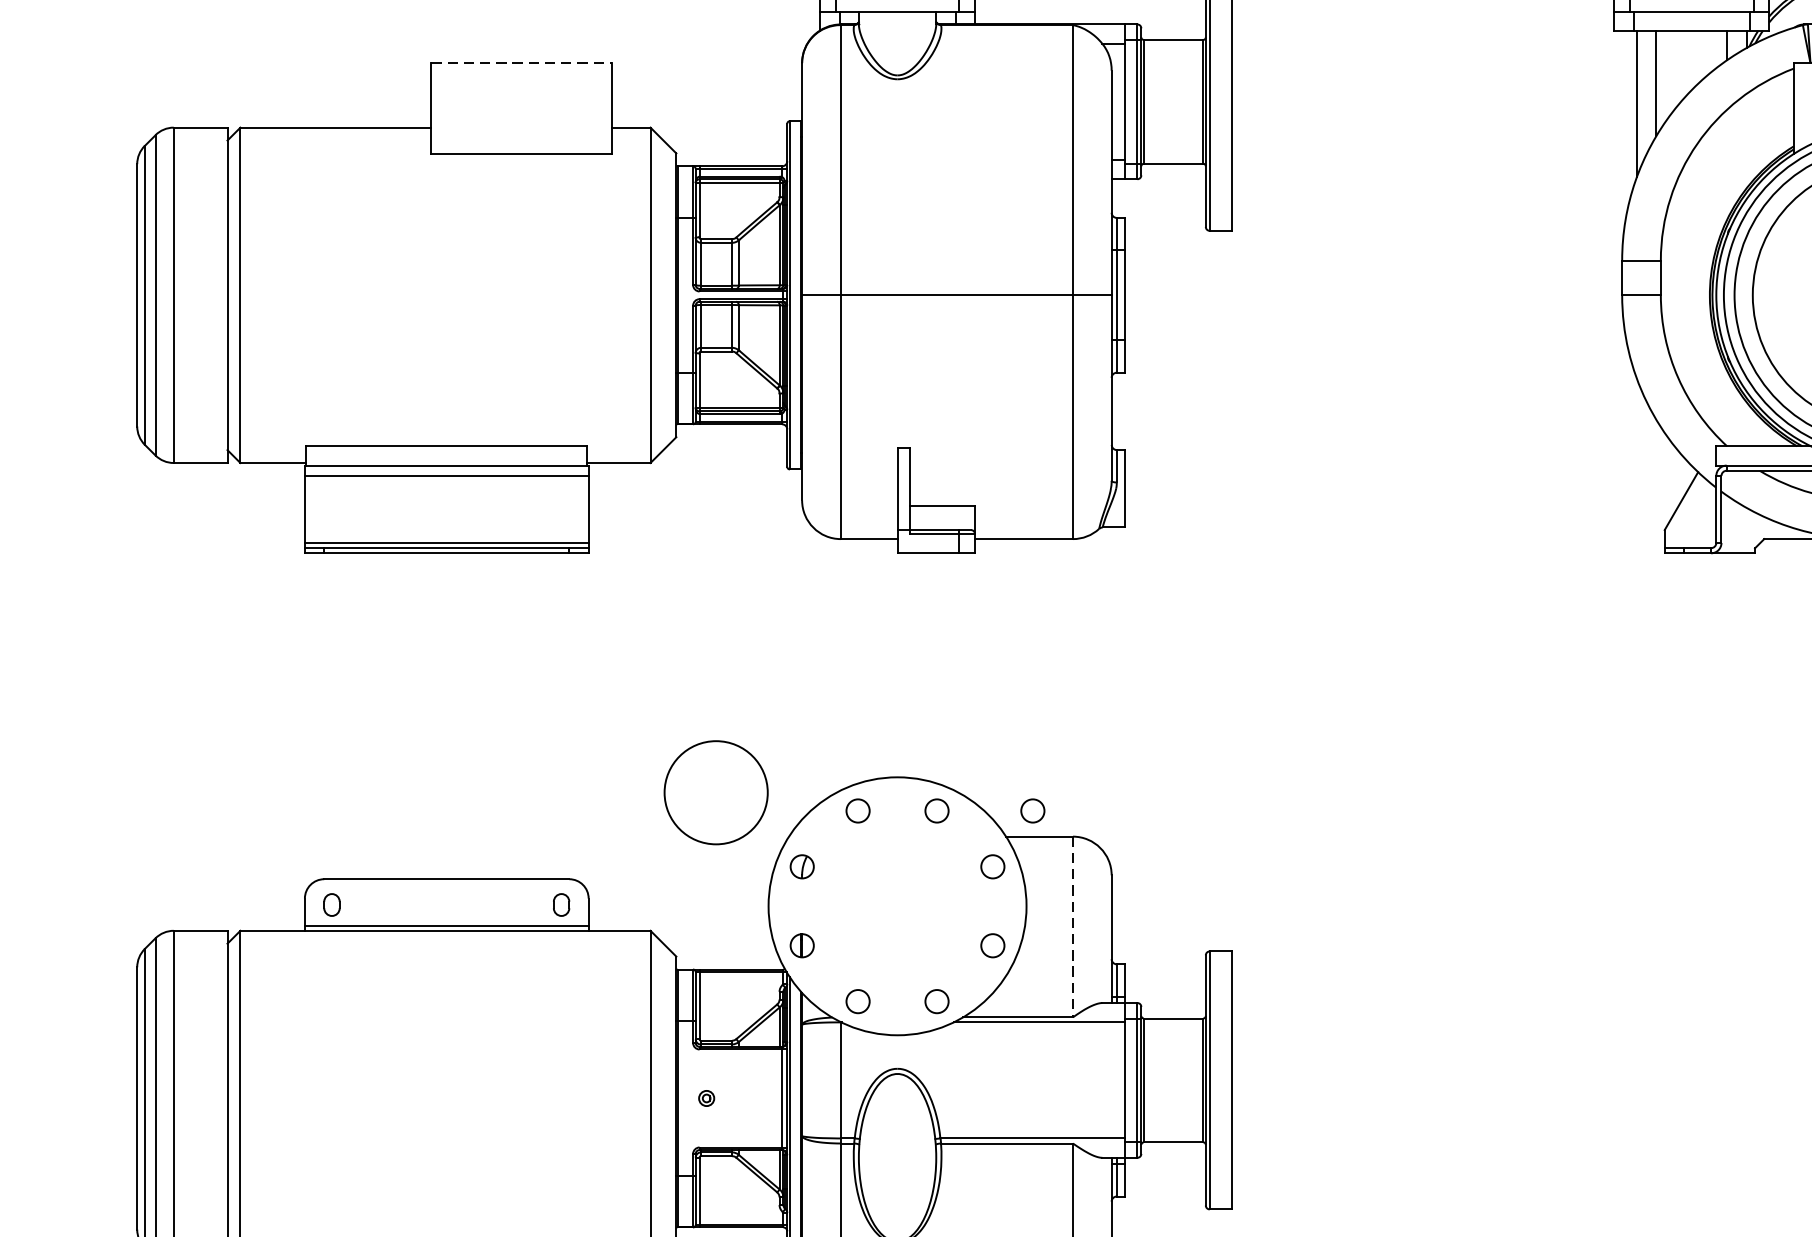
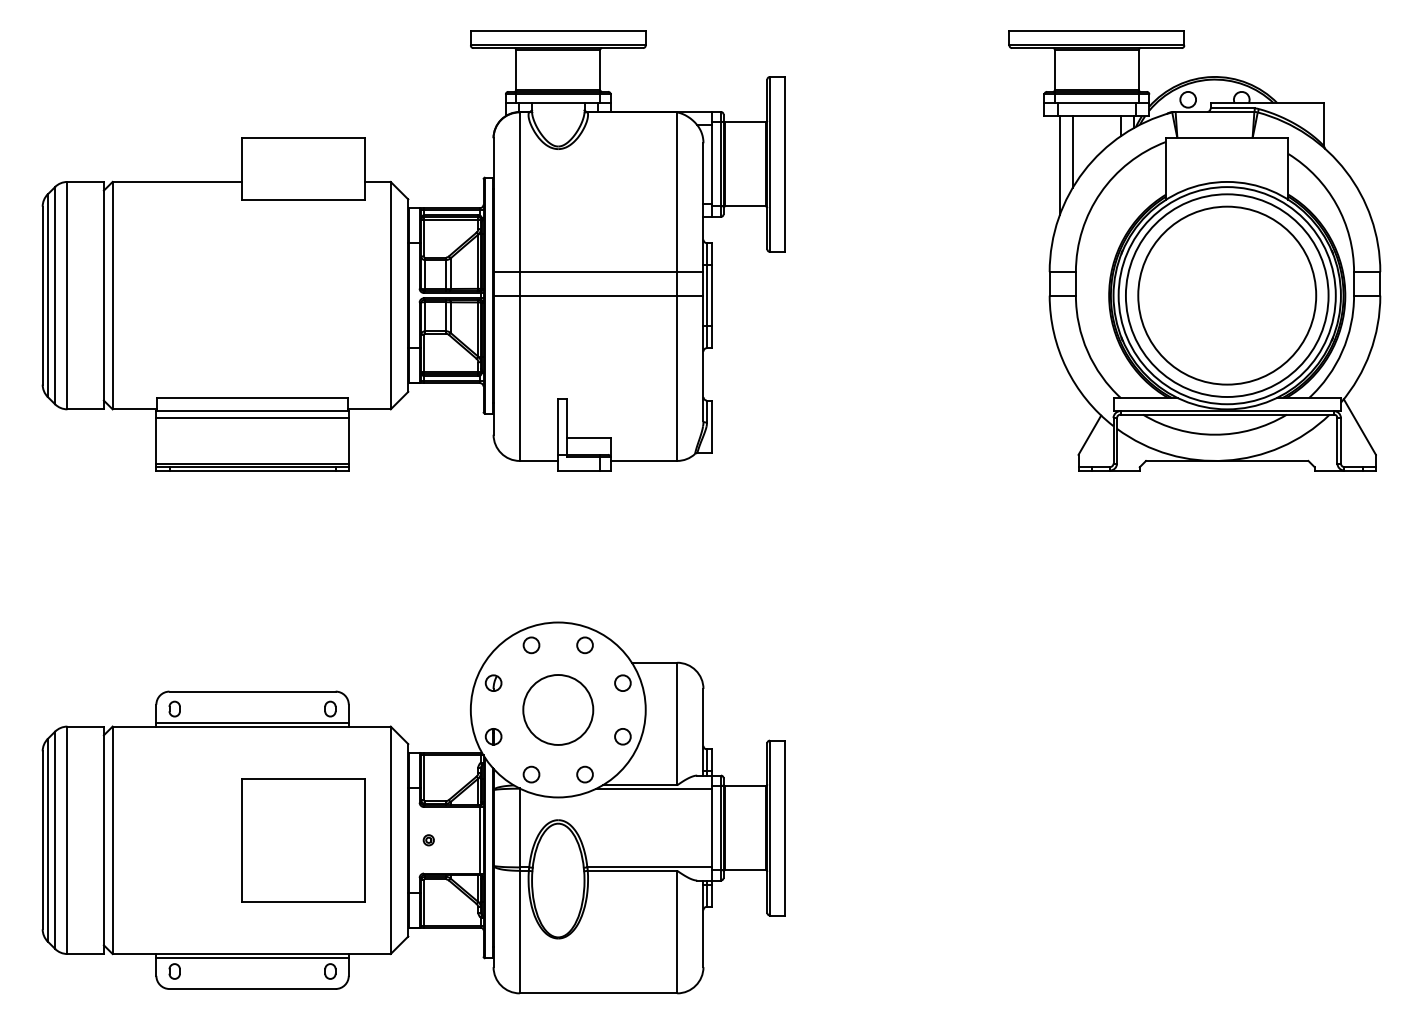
line: (521, 63) -> (303, 138), dashed -> solid
line: (956, 261) -> (598, 272), added
circle: (716, 792) -> (558, 709), moved
circle: (1032, 811) -> (649, 645), removed
line: (1073, 927) -> (677, 724), dashed -> solid
part: (521, 1098) -> (303, 840), added

